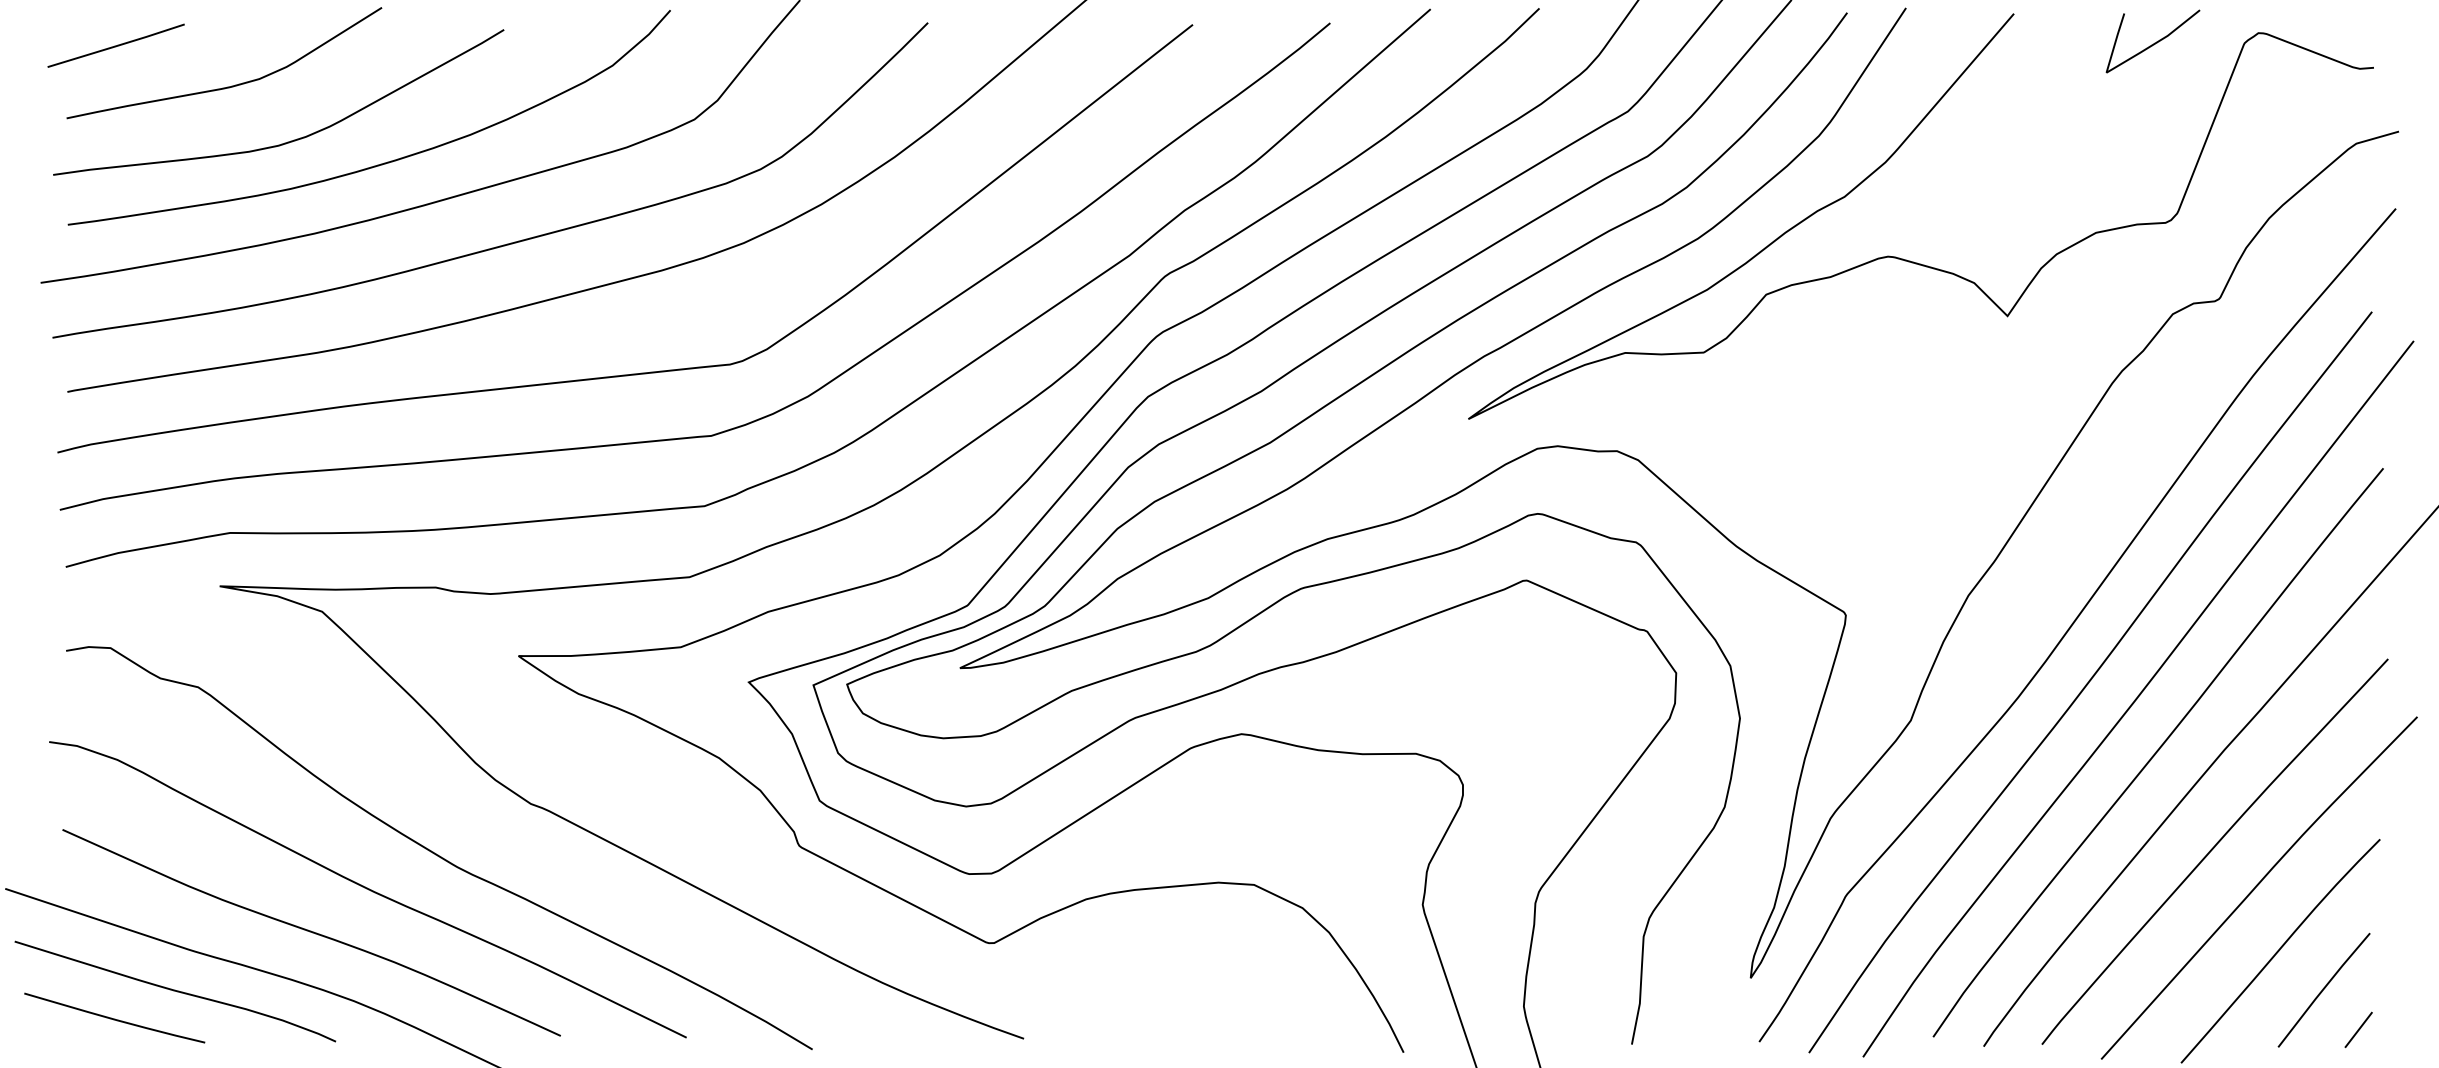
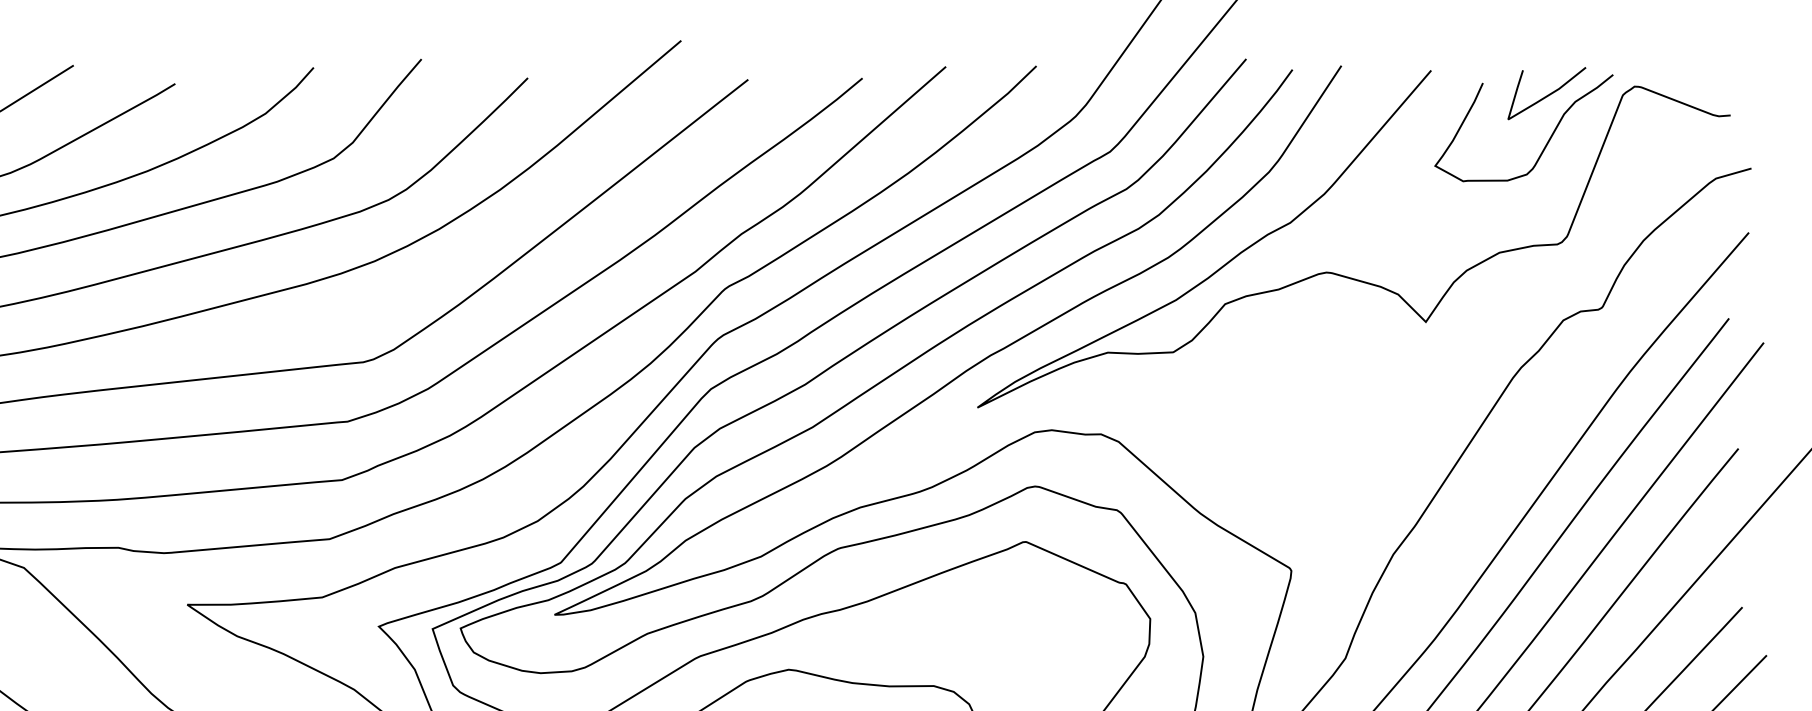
curve: (2153, 99) -> (1547, 141), added

